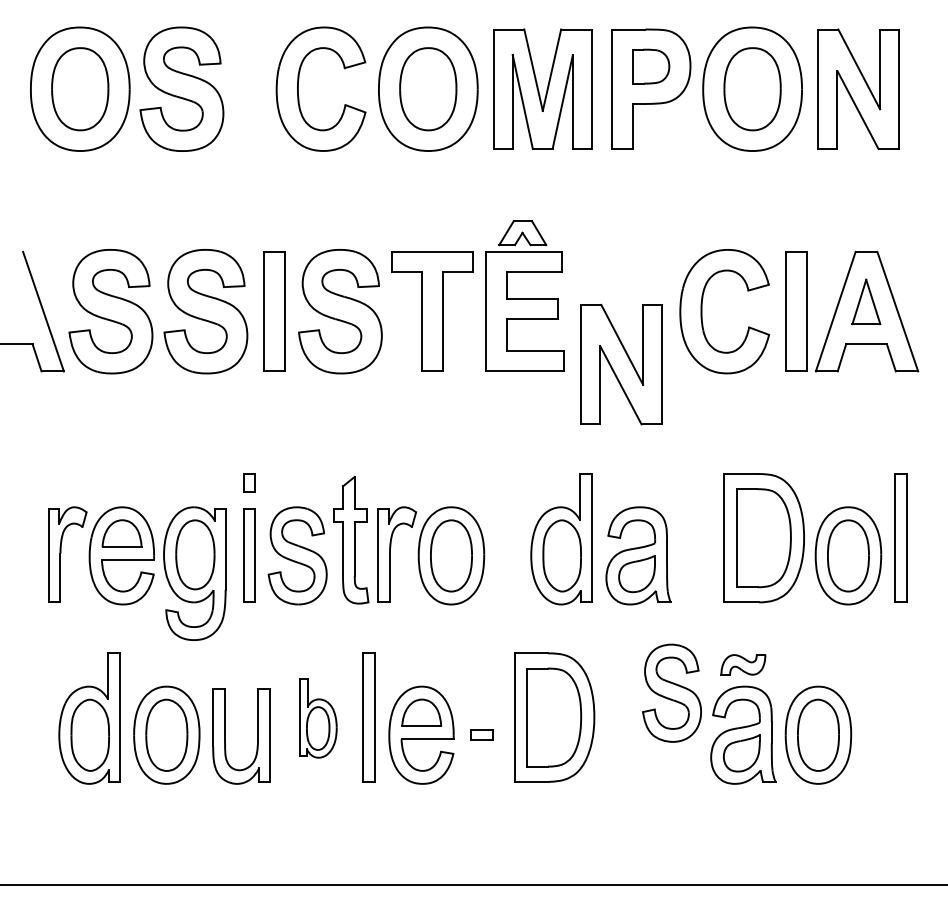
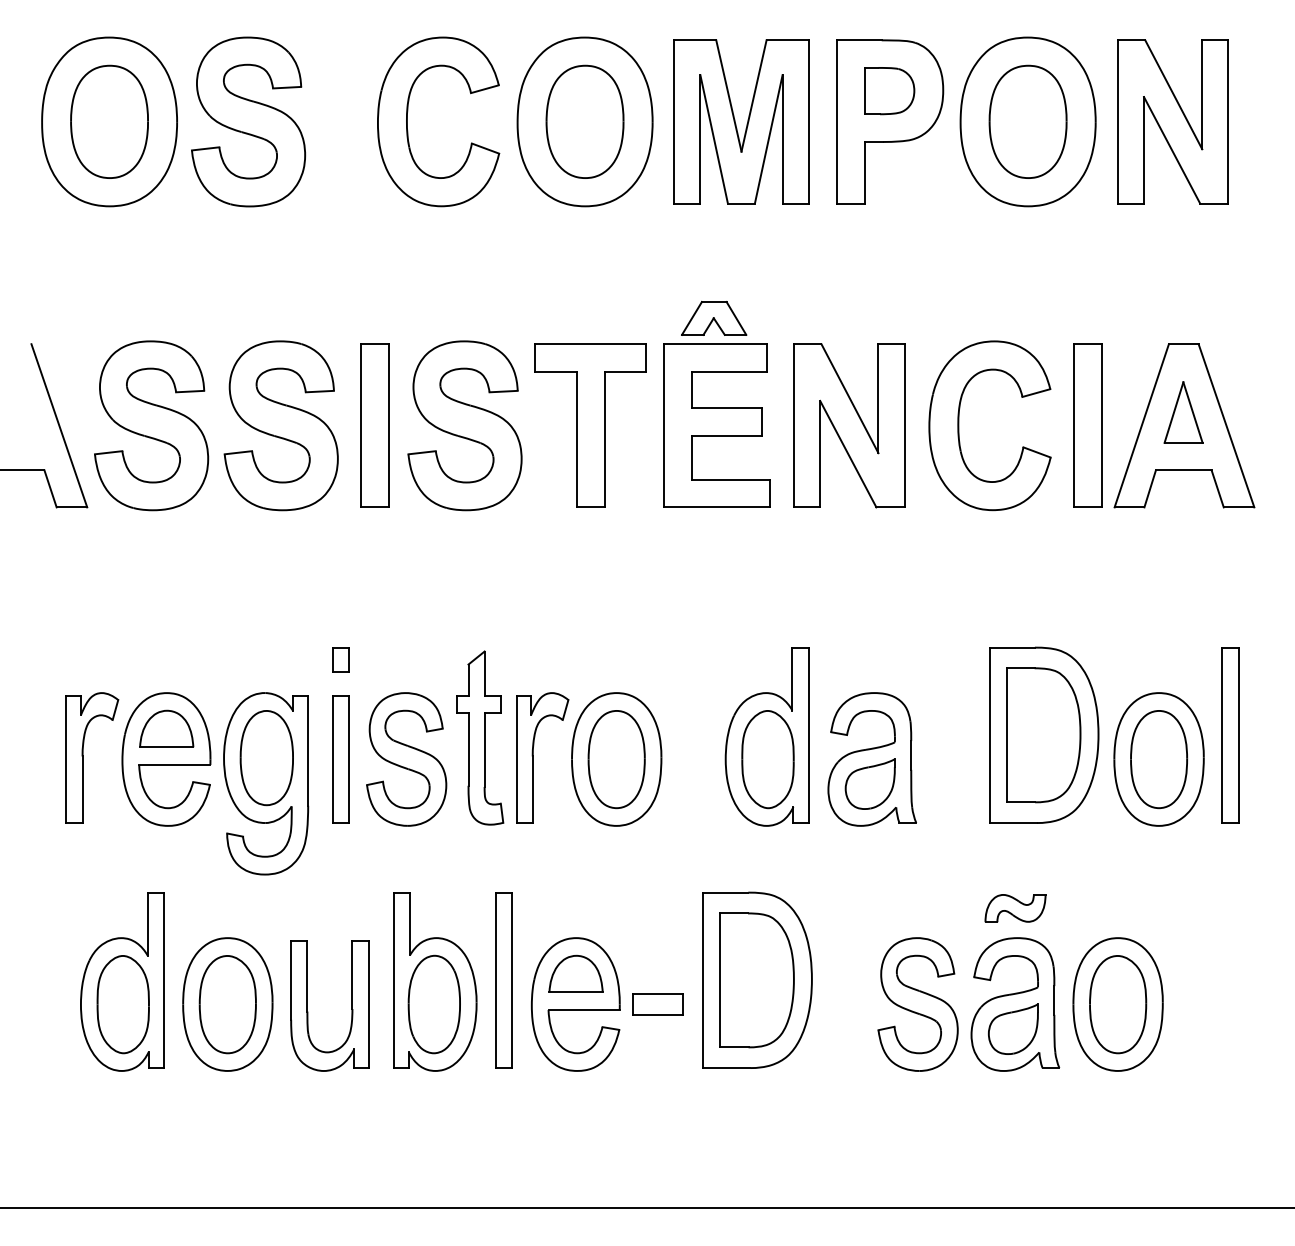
part: (621, 364) -> (849, 425), moved
part: (671, 692) -> (917, 1003), moved
part: (318, 718) -> (435, 981), size x1.67
part: (481, 734) -> (657, 1003), size x1.67

